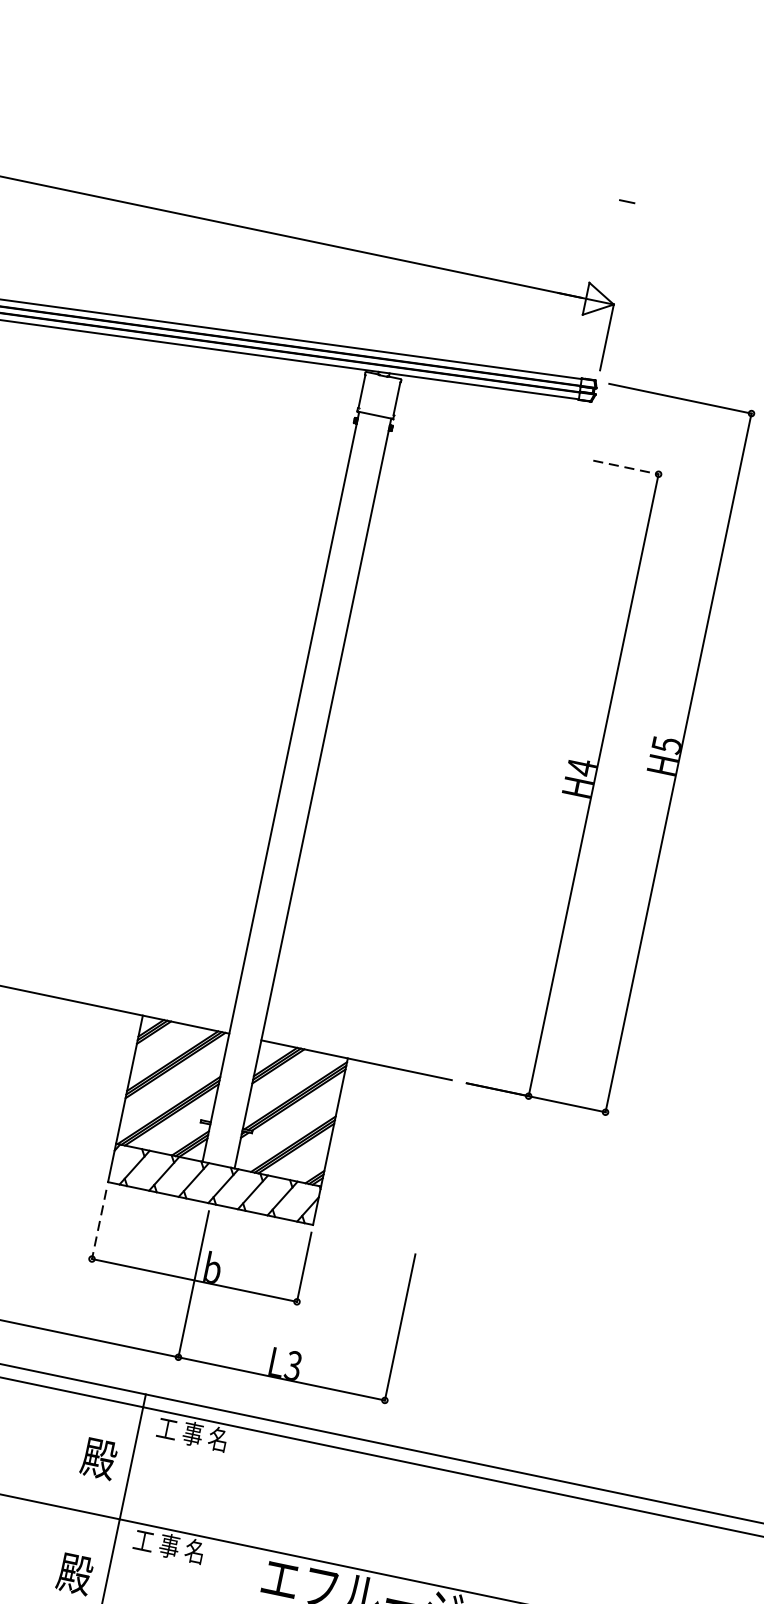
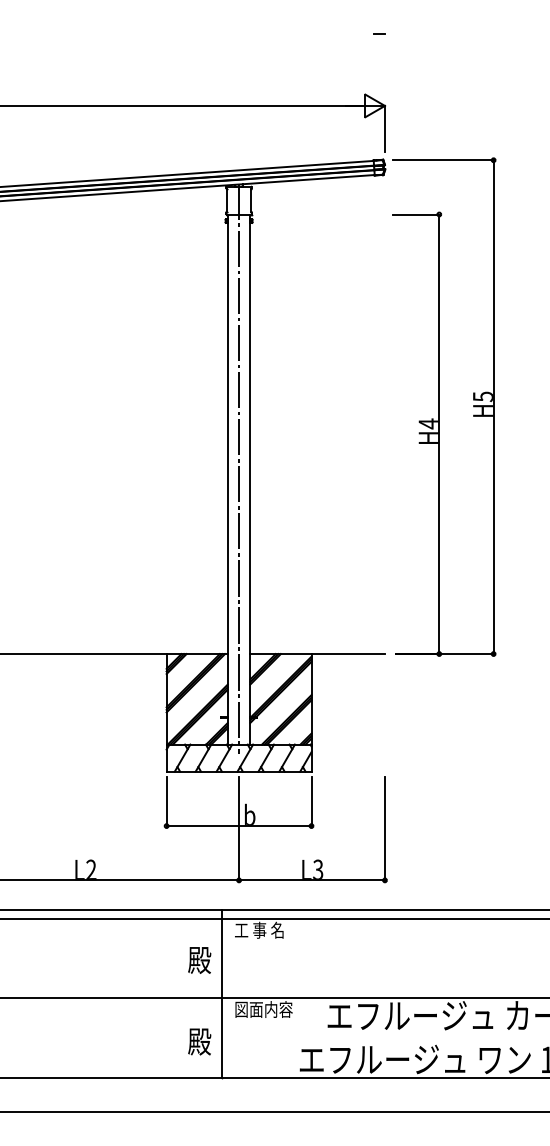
line: (626, 467) -> (416, 214), dashed -> solid
line: (300, 774) -> (239, 468), added
line: (99, 1224) -> (166, 801), dashed -> solid
text: (174, 1547) -> (263, 1009), 工 事 名 -> 図面内容

